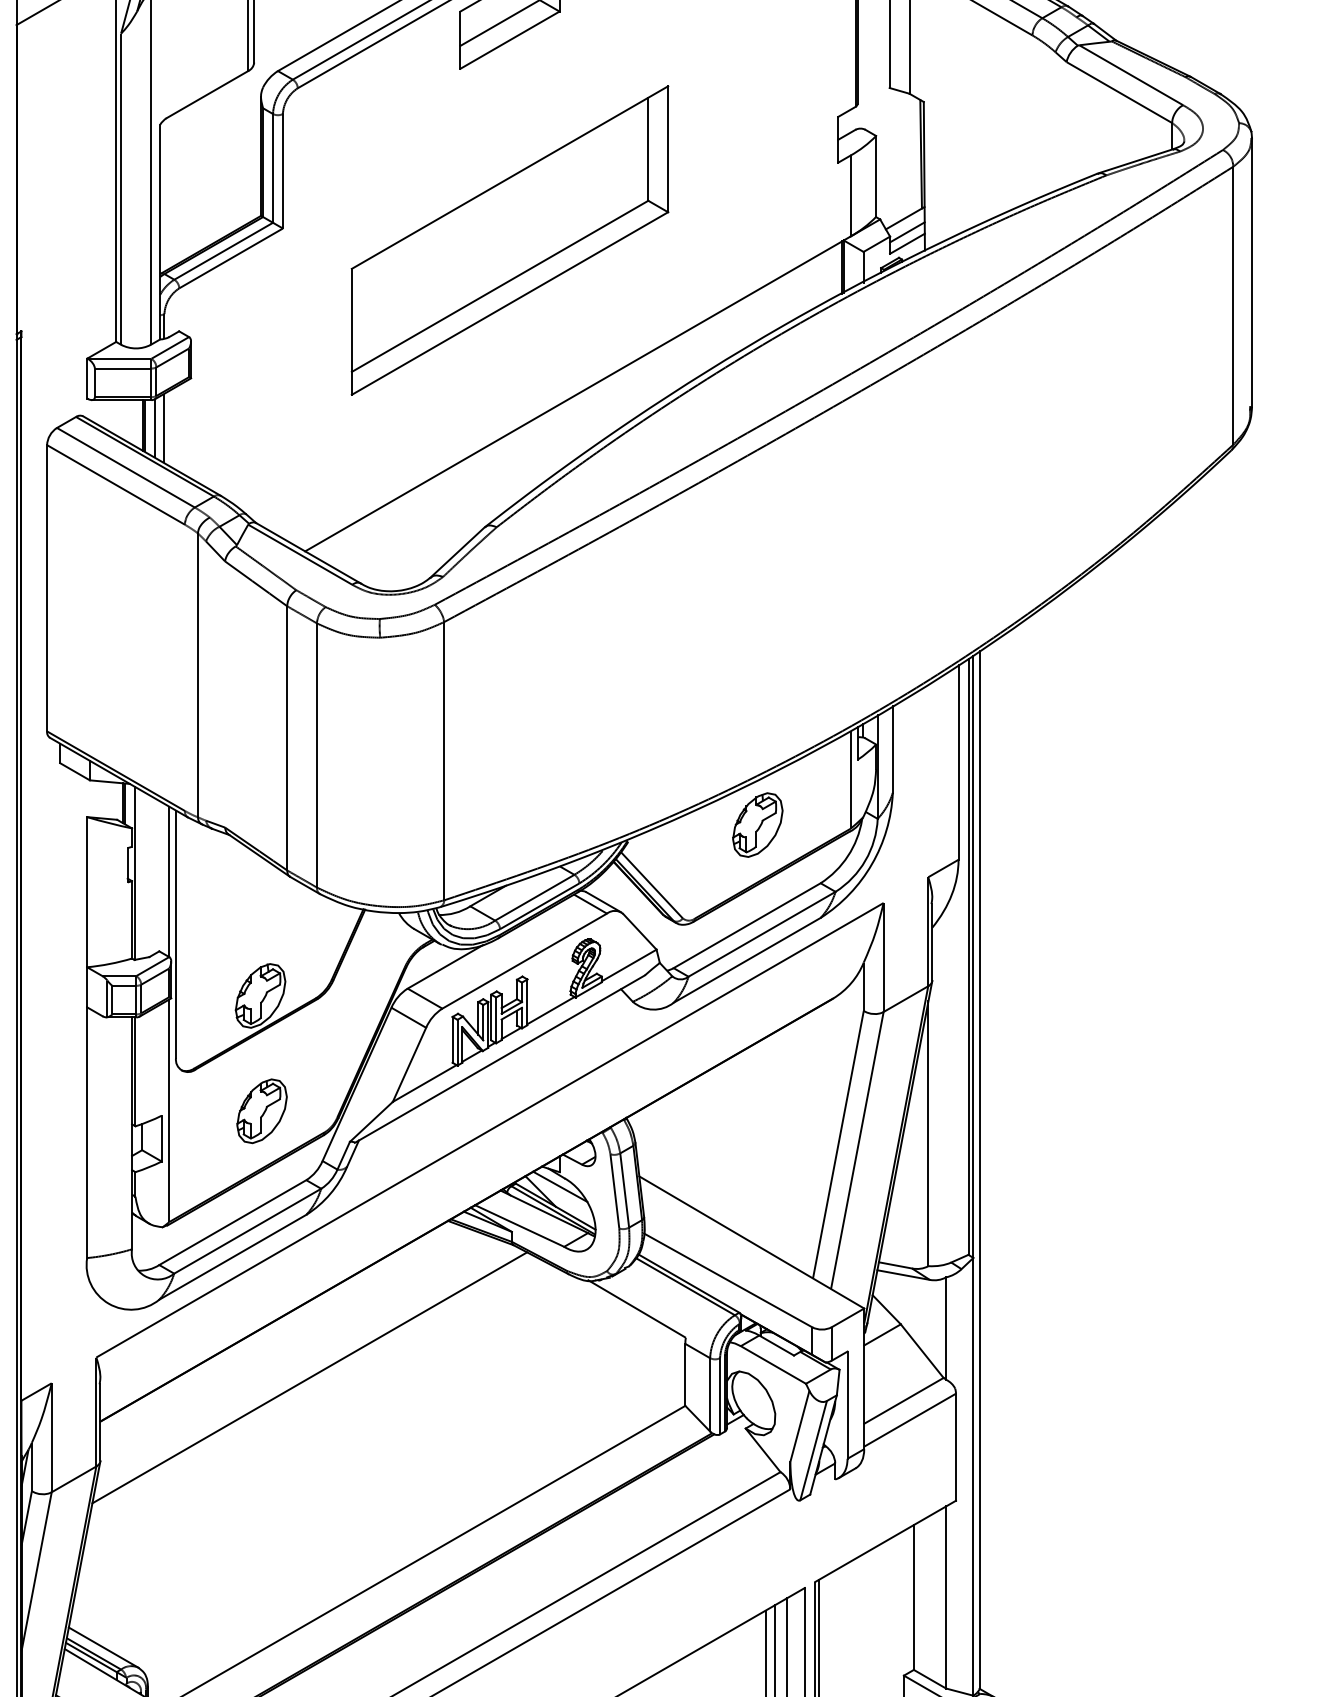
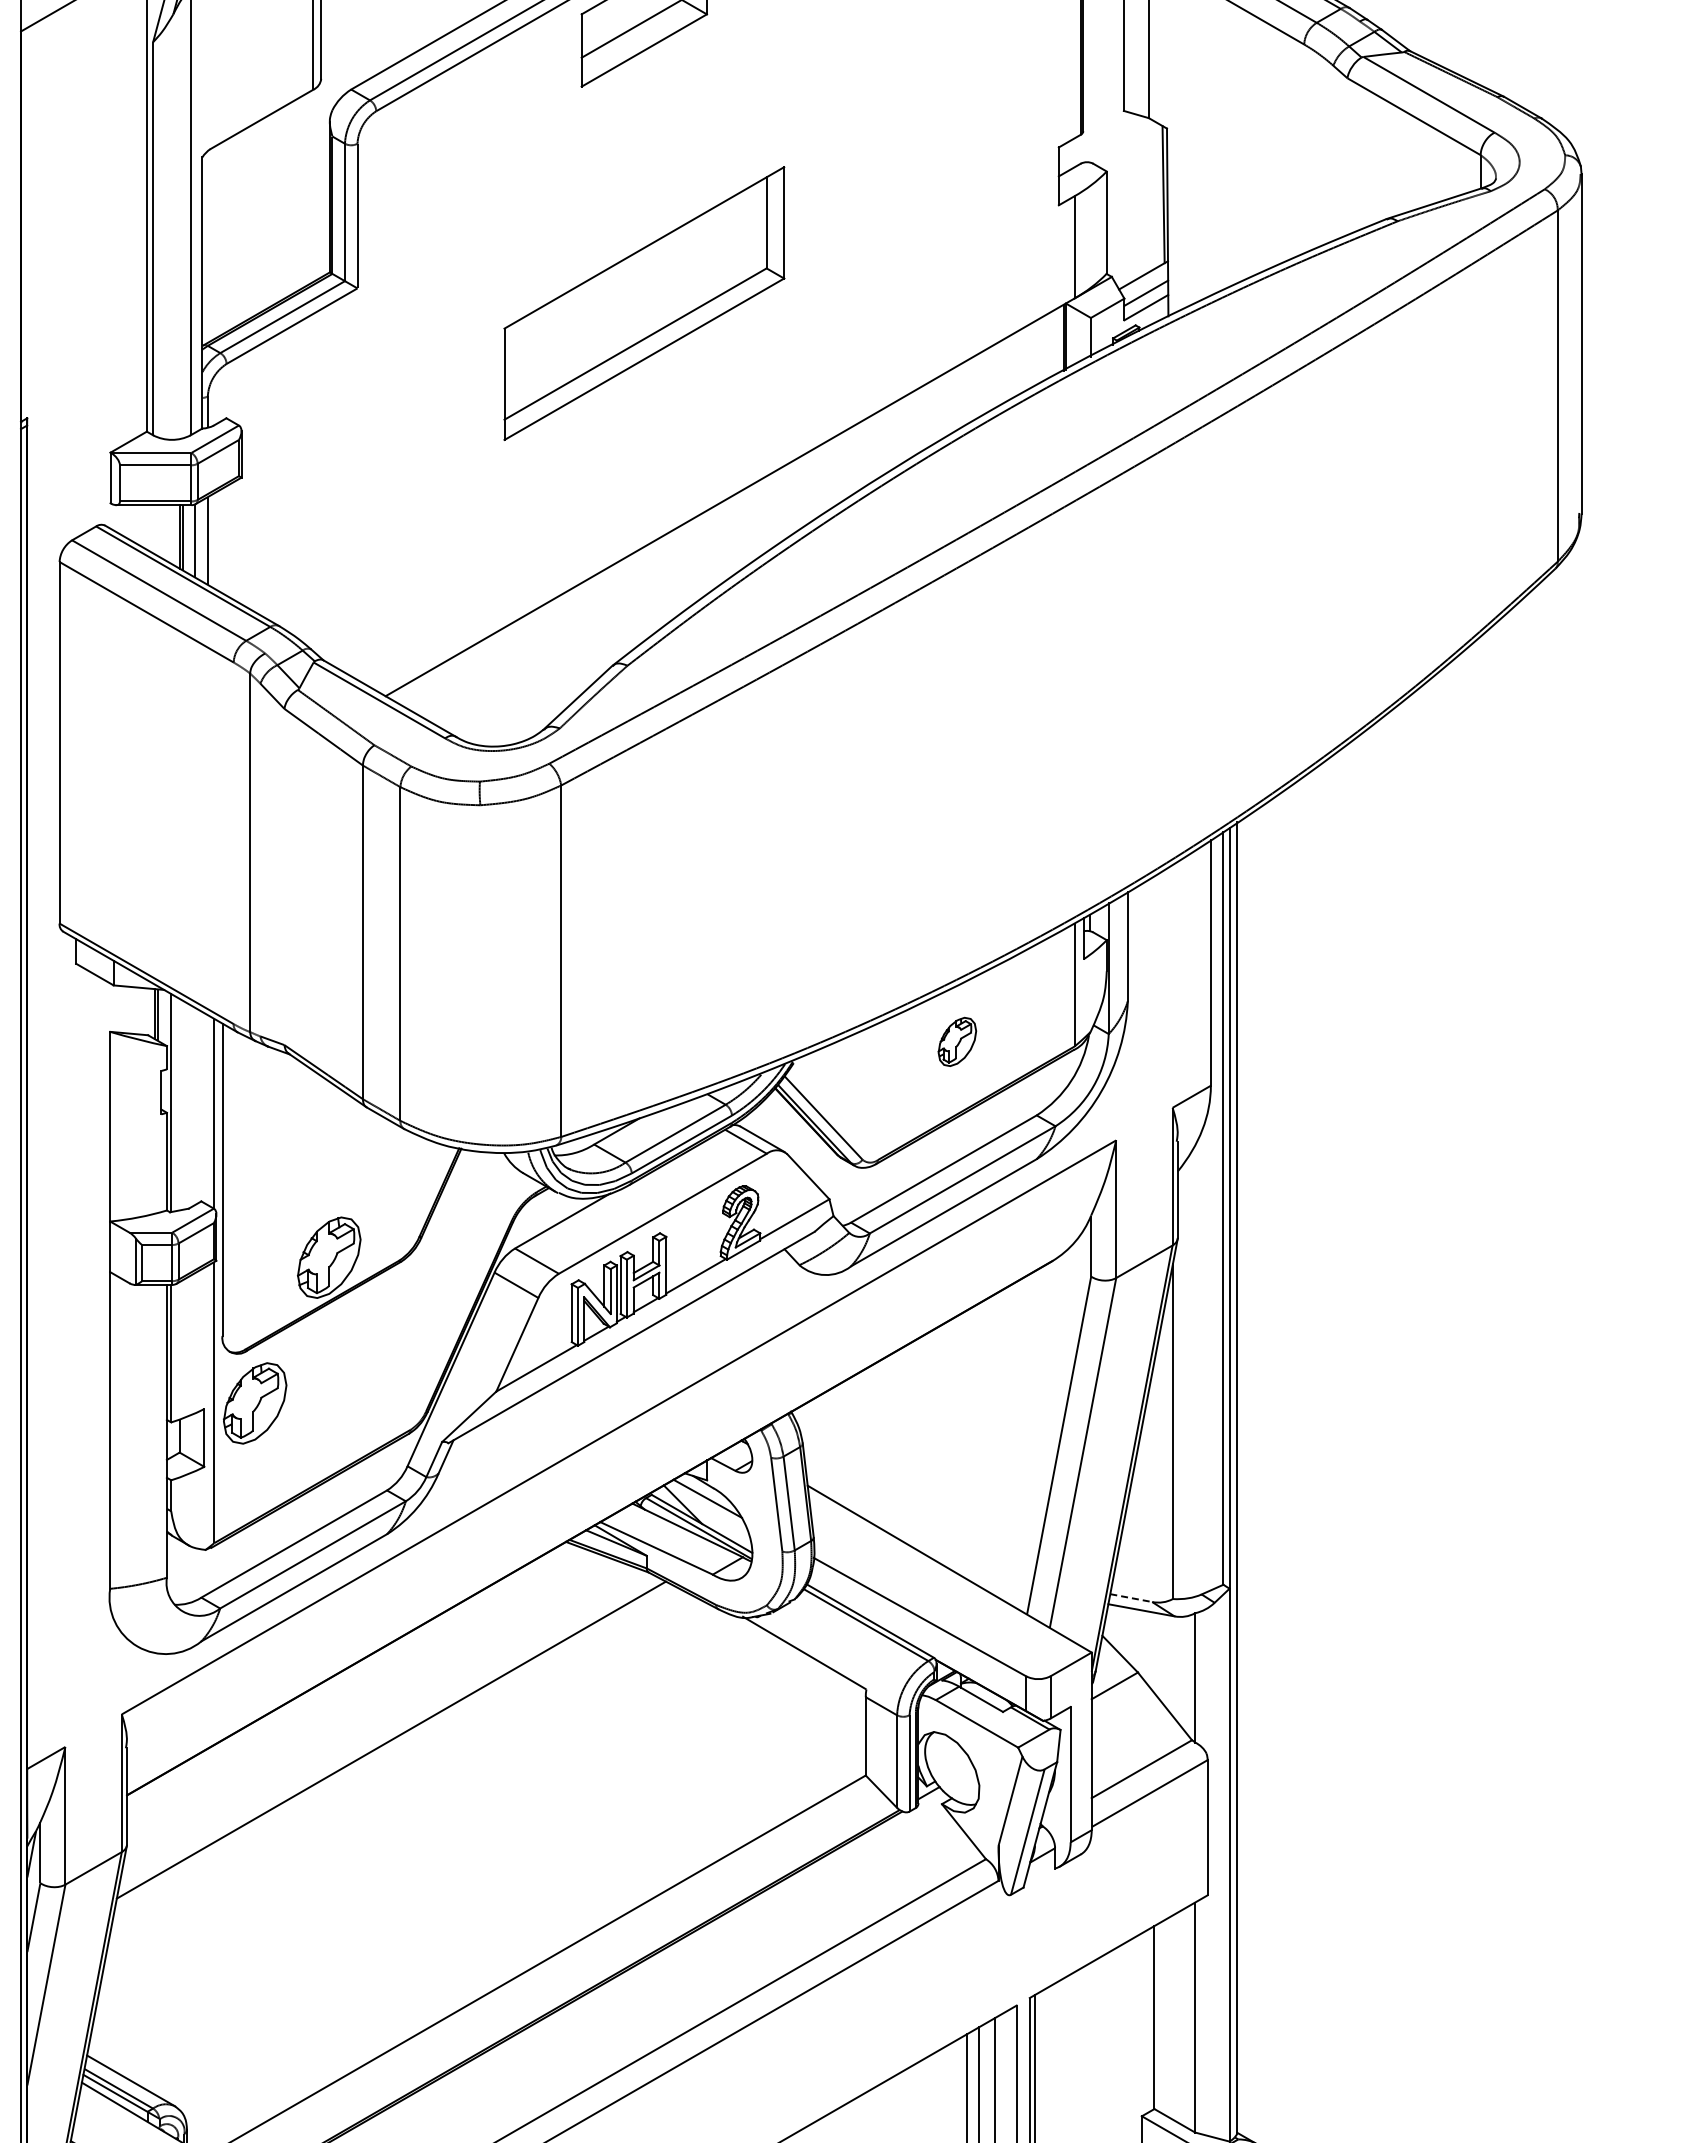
part: (510, 240) -> (644, 303), size x0.7
part: (757, 824) -> (957, 1041), size x0.6
part: (262, 1111) -> (255, 1403), moved
line: (895, 1265) -> (1131, 1598), solid -> dashed

